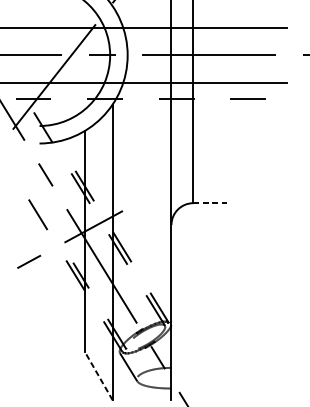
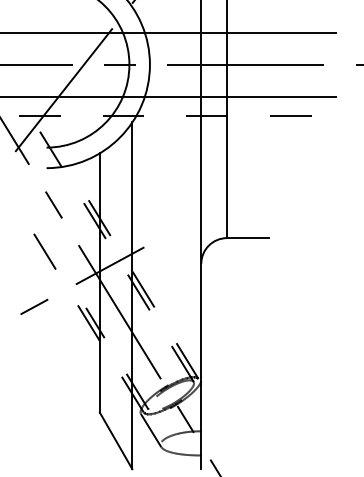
line: (210, 203) -> (247, 238), dashed -> solid
line: (99, 375) -> (116, 440), dashed -> solid

